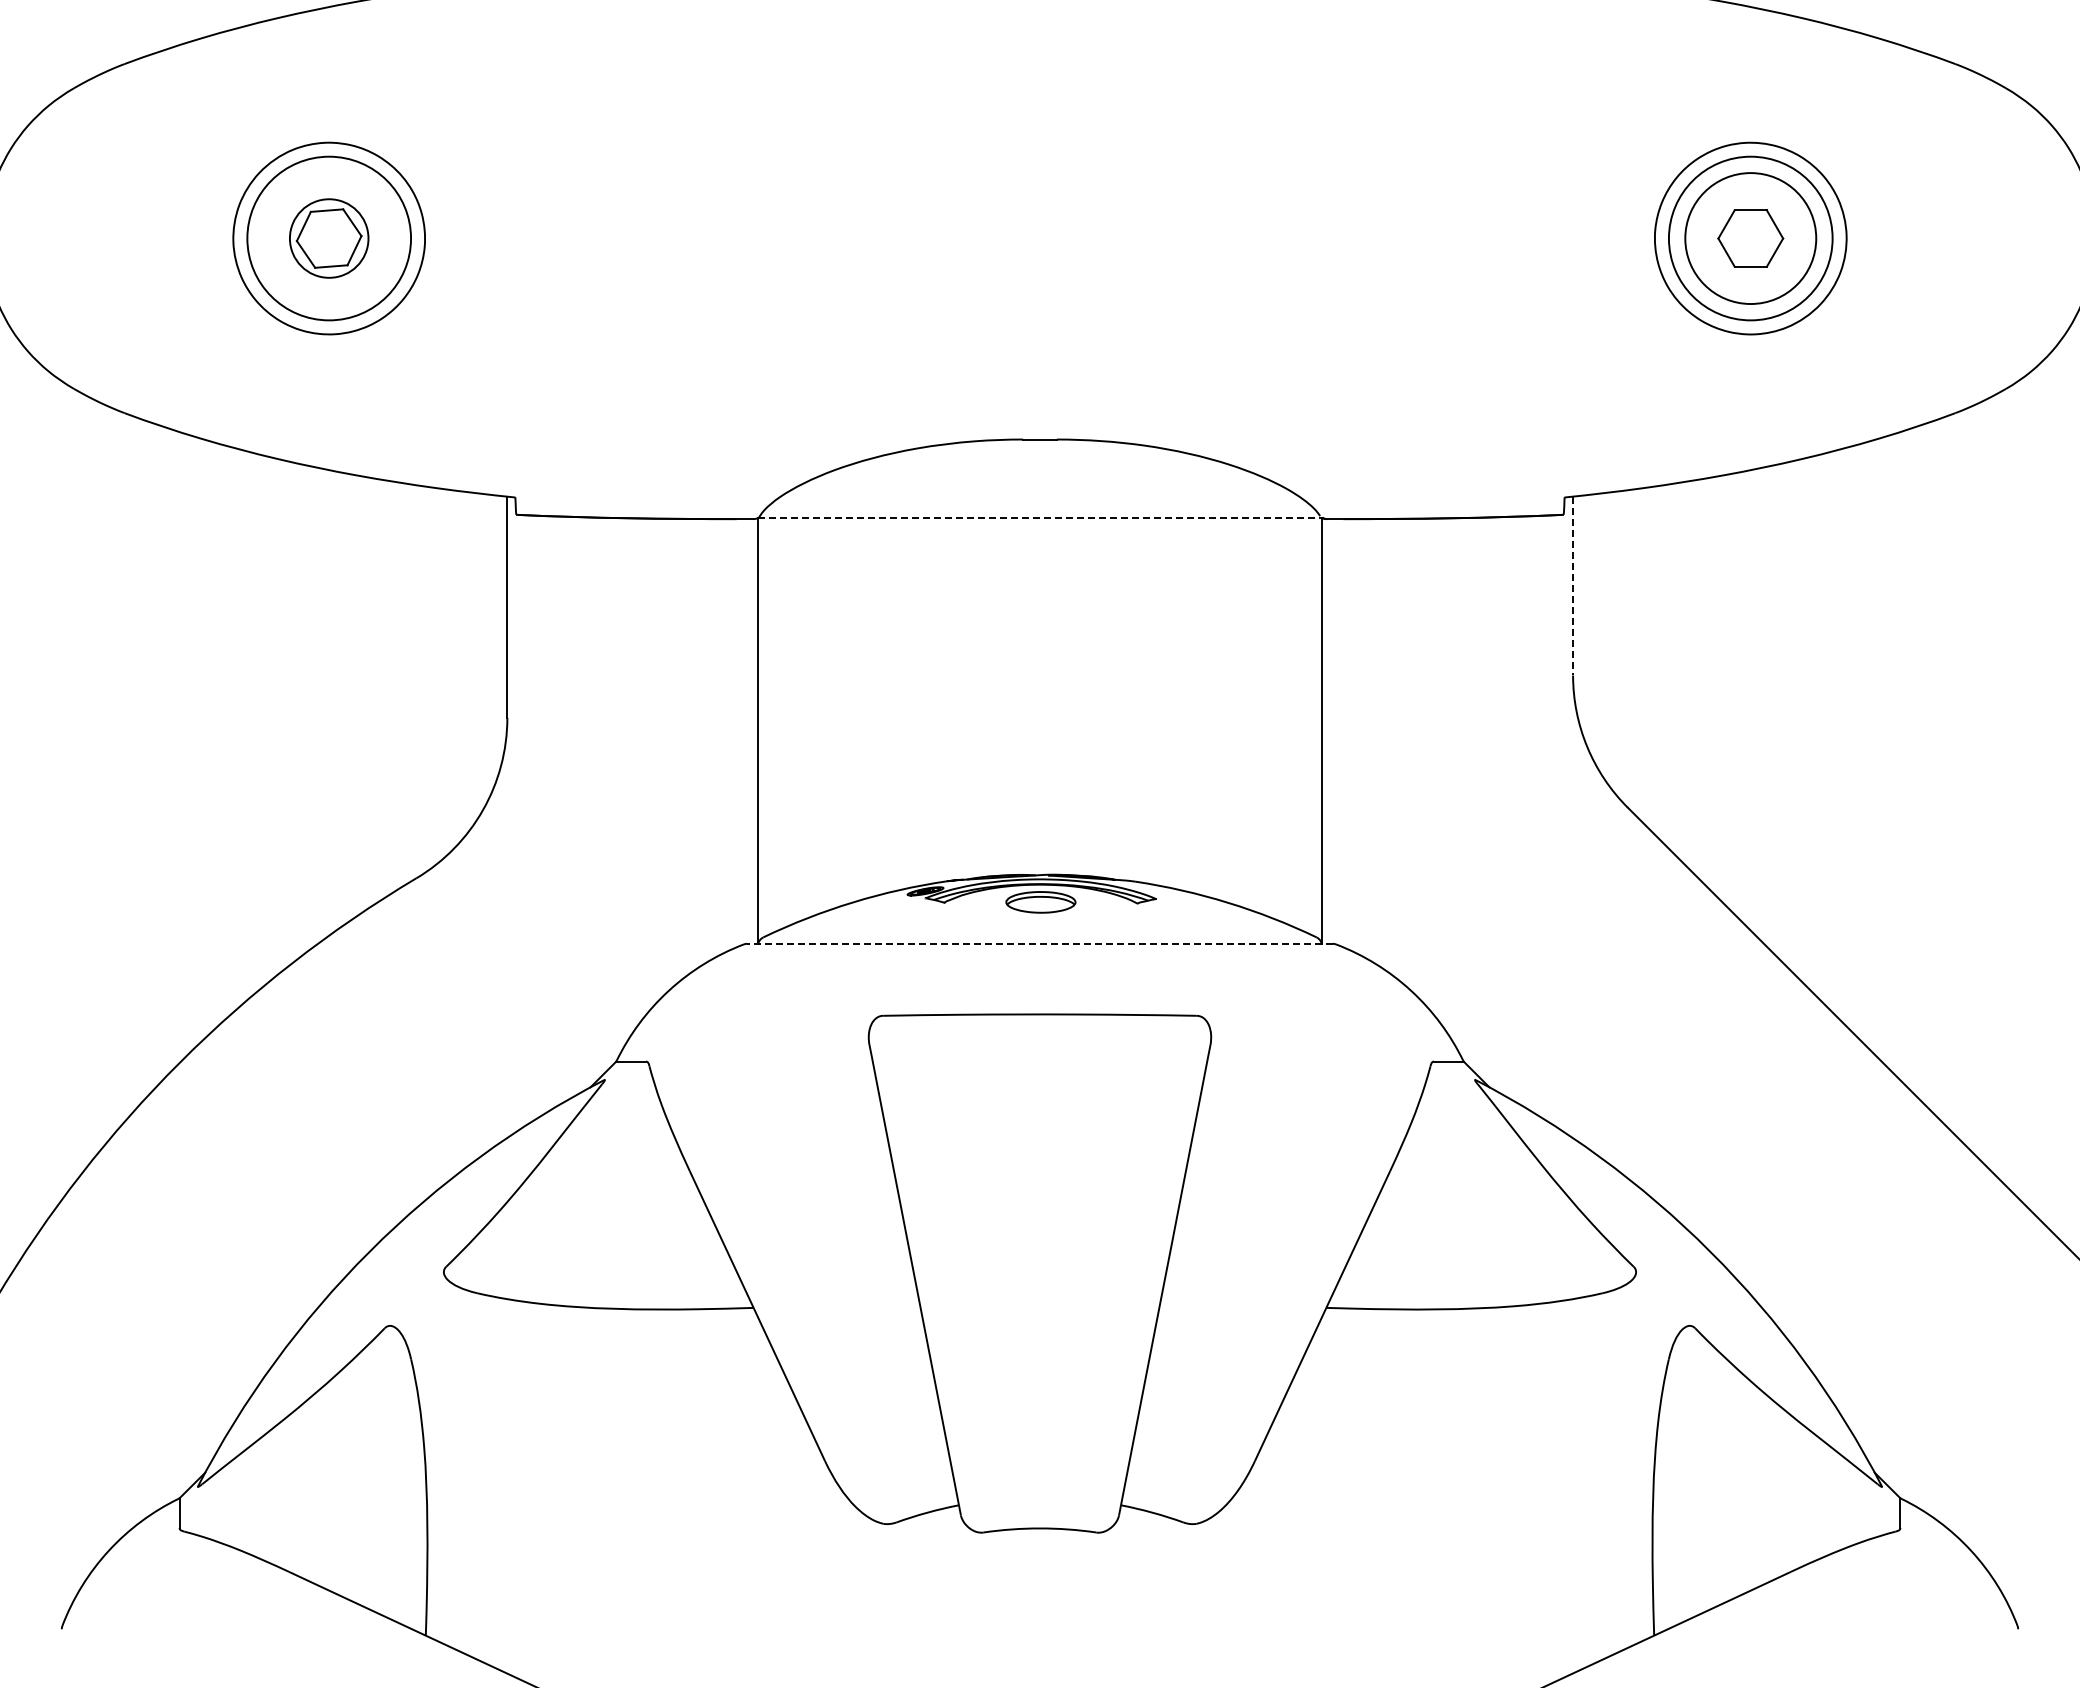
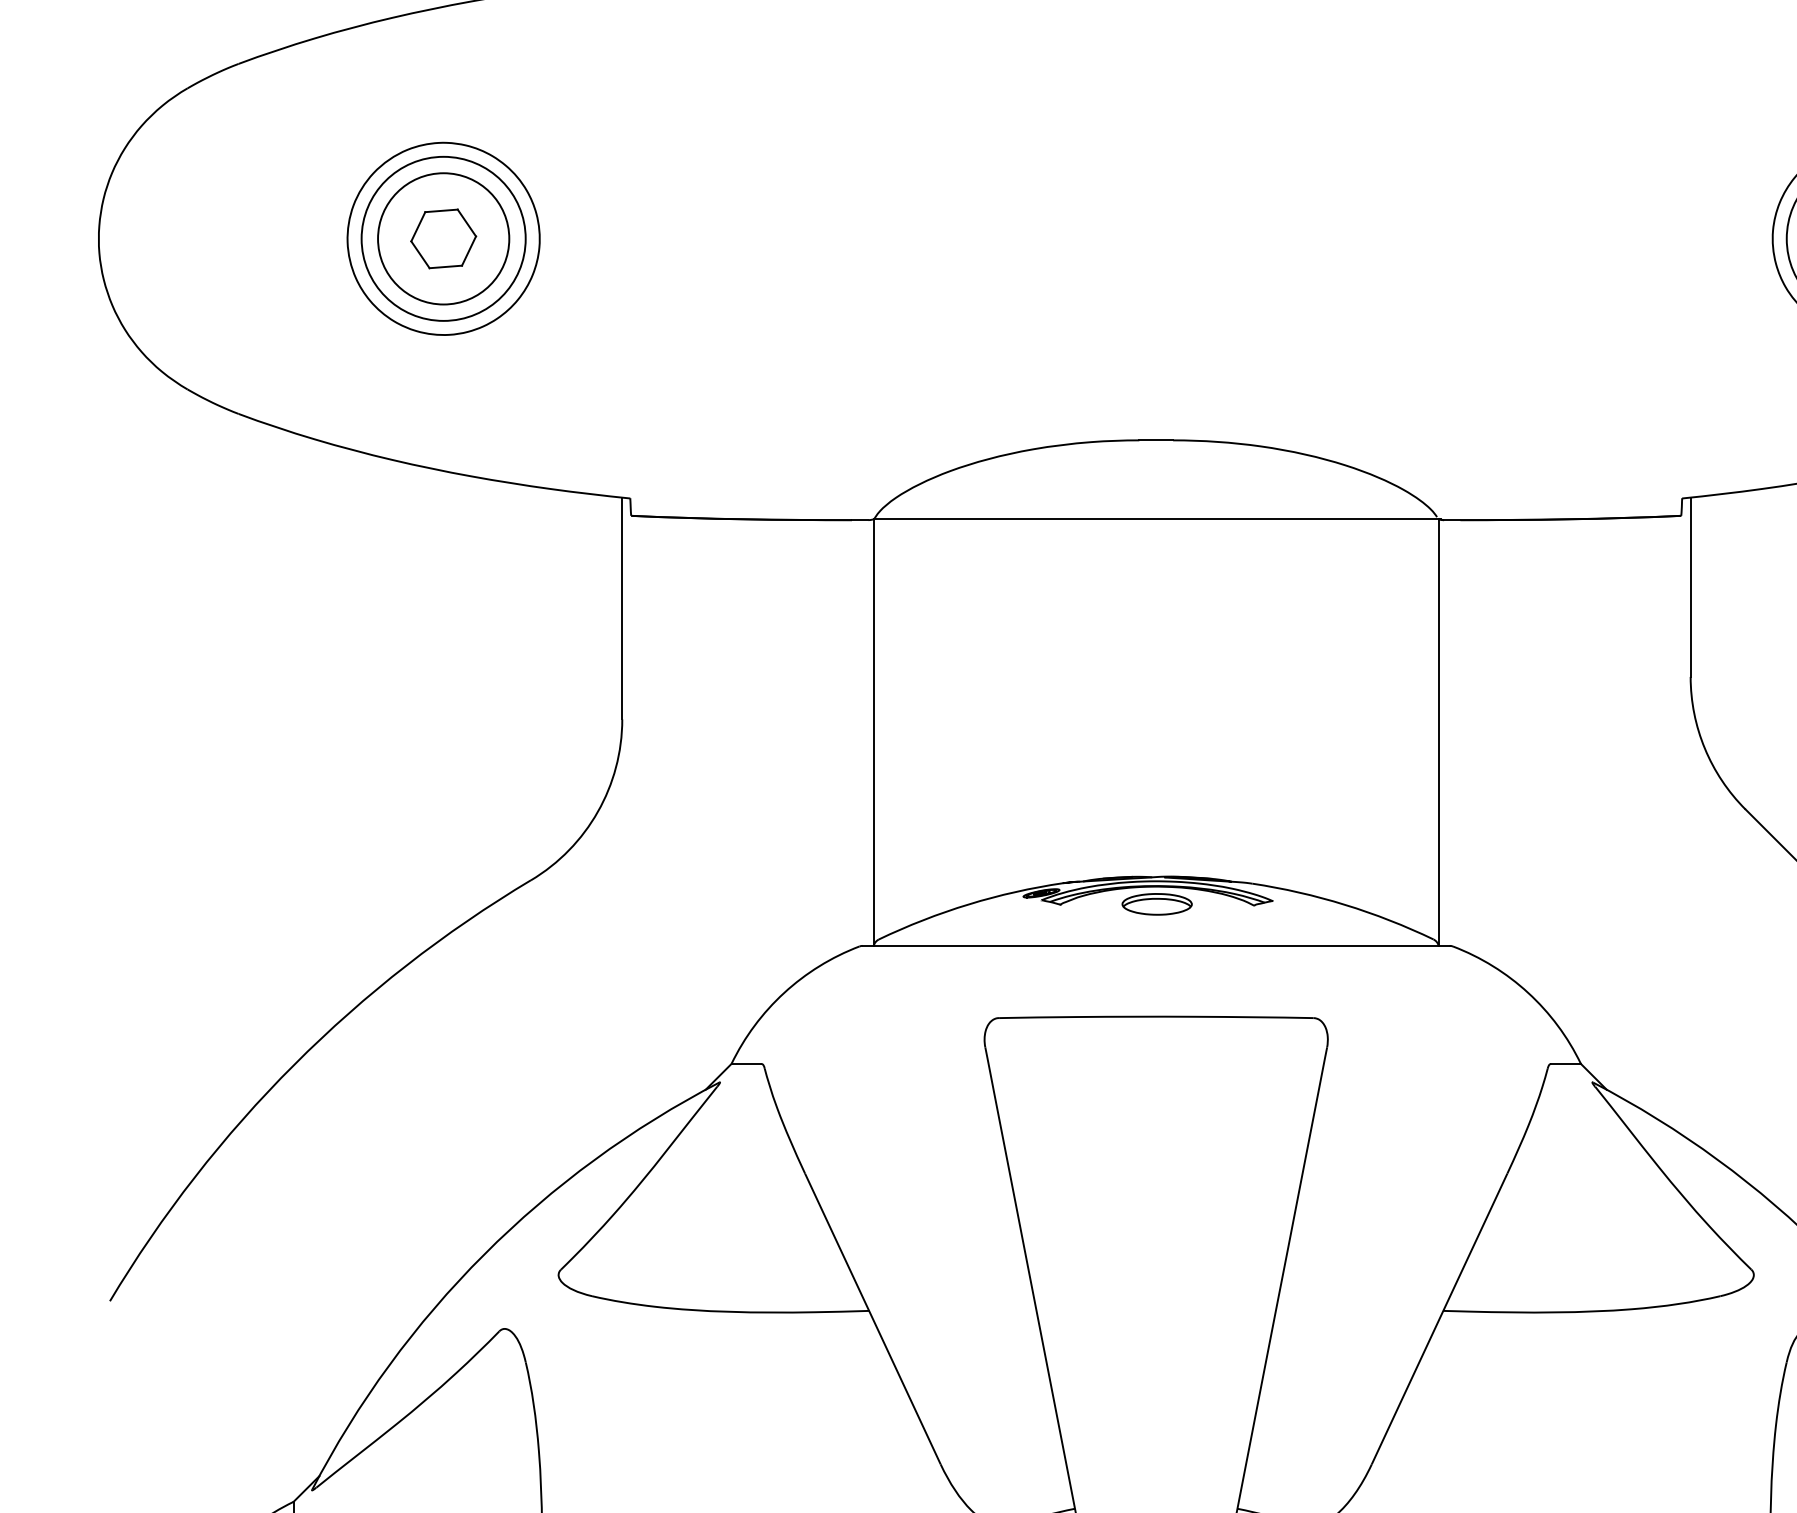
circle: (328, 238) -> (442, 238), size x1.67
line: (1041, 518) -> (1157, 519), dashed -> solid
line: (1573, 586) -> (1691, 587), dashed -> solid
line: (1039, 943) -> (1155, 945), dashed -> solid

